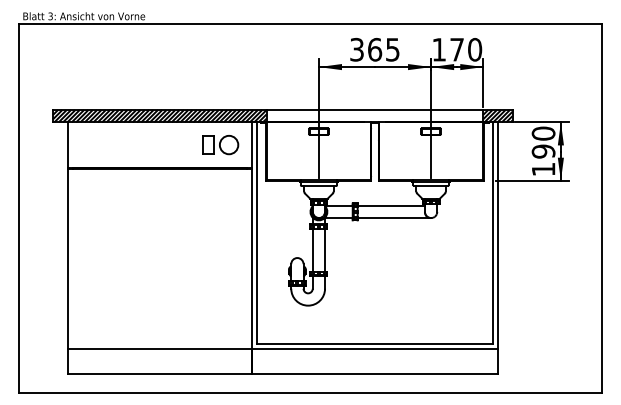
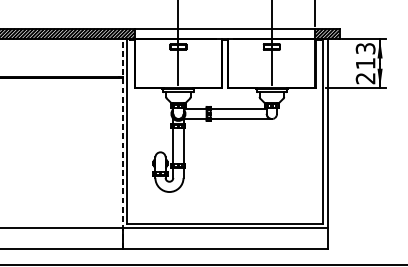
part: (220, 145) -> (96, 58), removed
text: (543, 151) -> (365, 63), 190 -> 213
line: (252, 248) -> (123, 144), solid -> dashed

